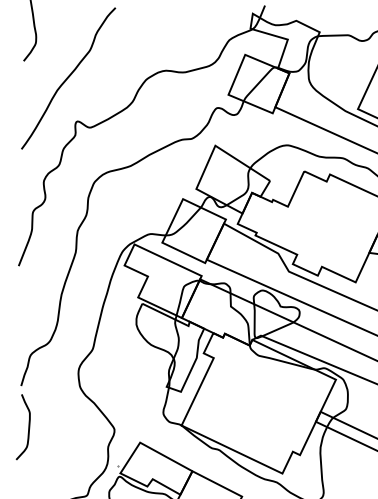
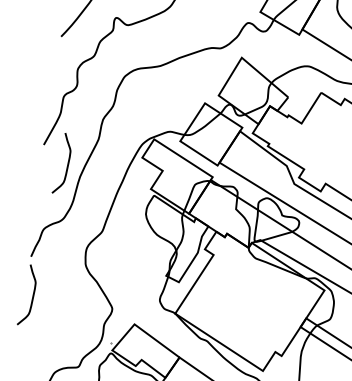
curve: (46, 283) -> (67, 164), added

